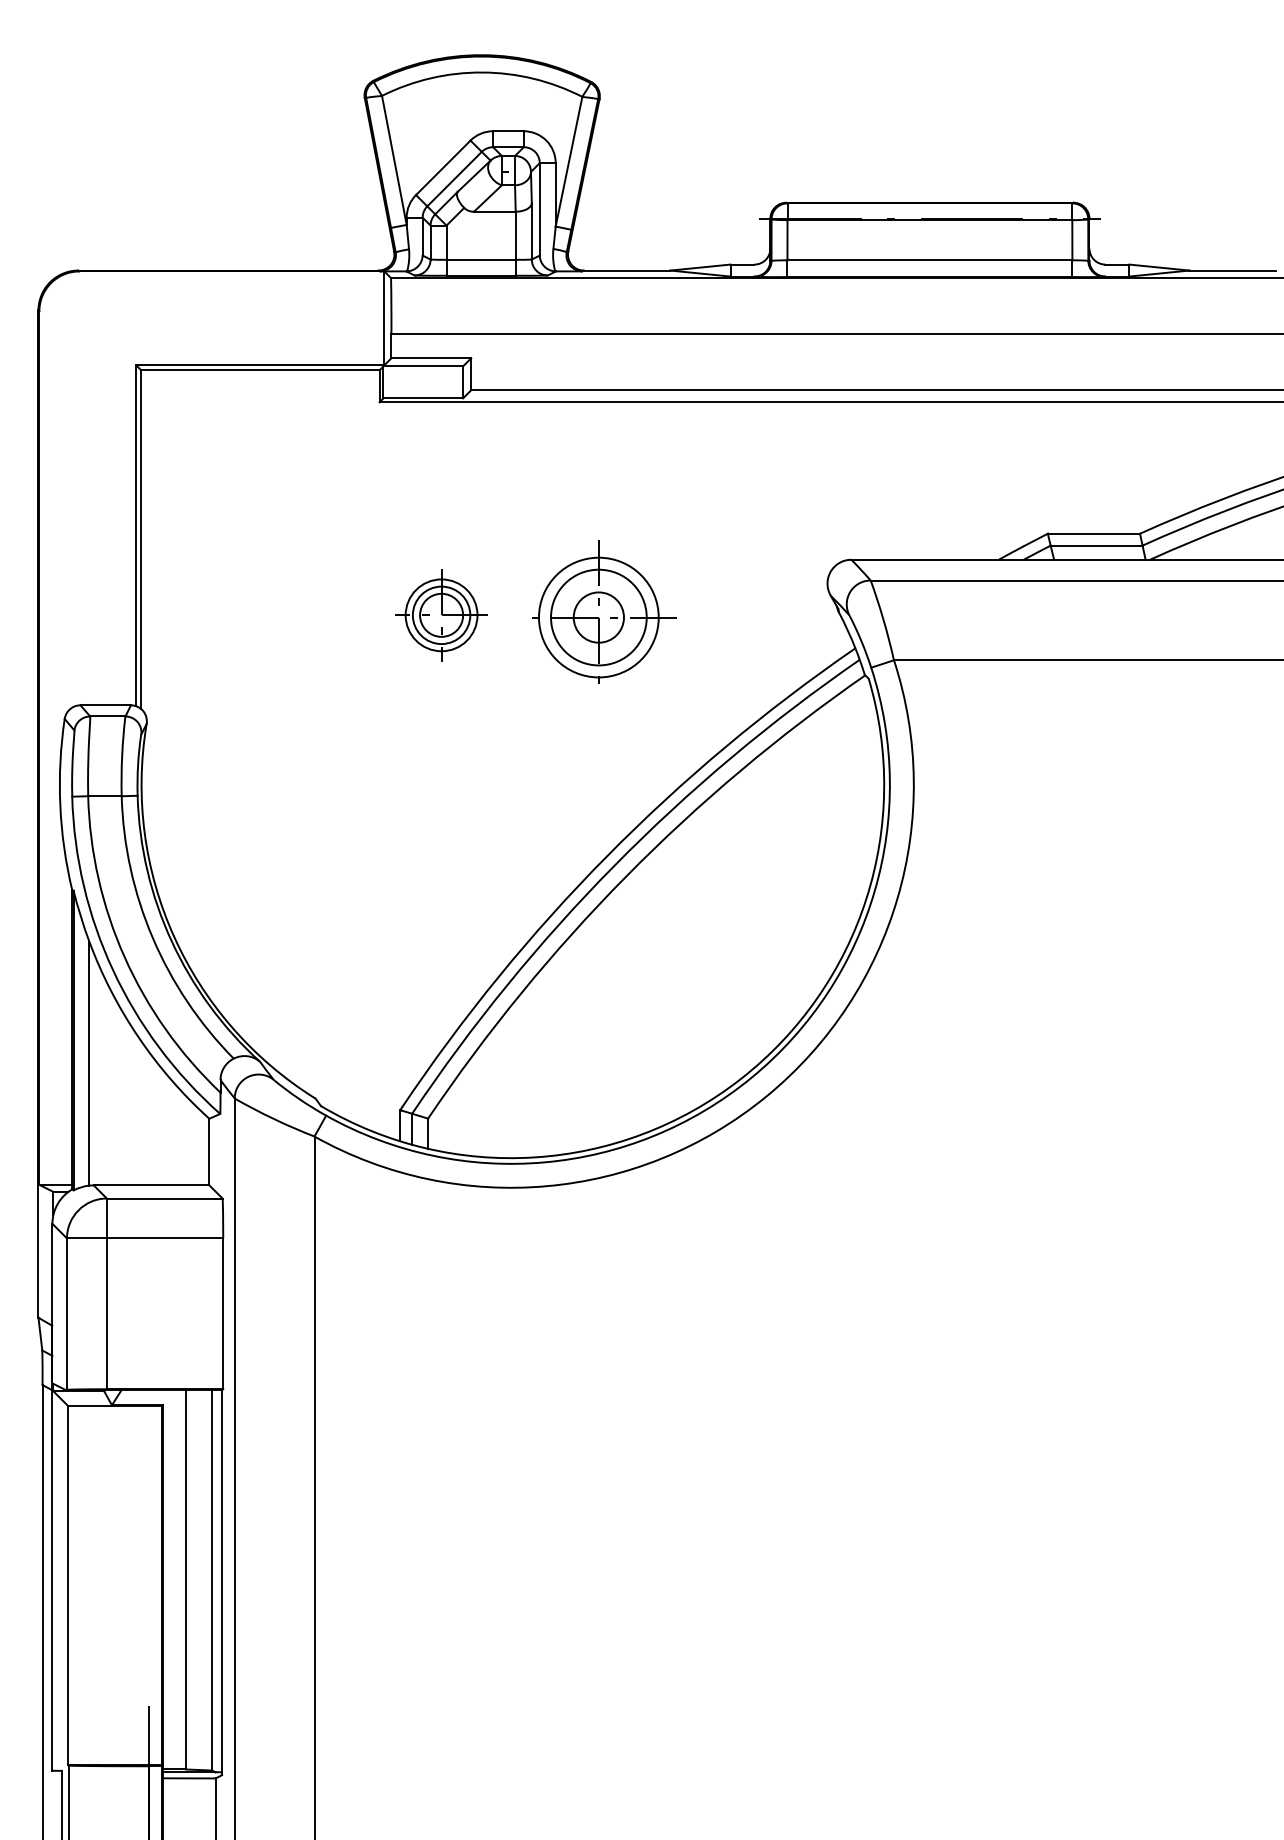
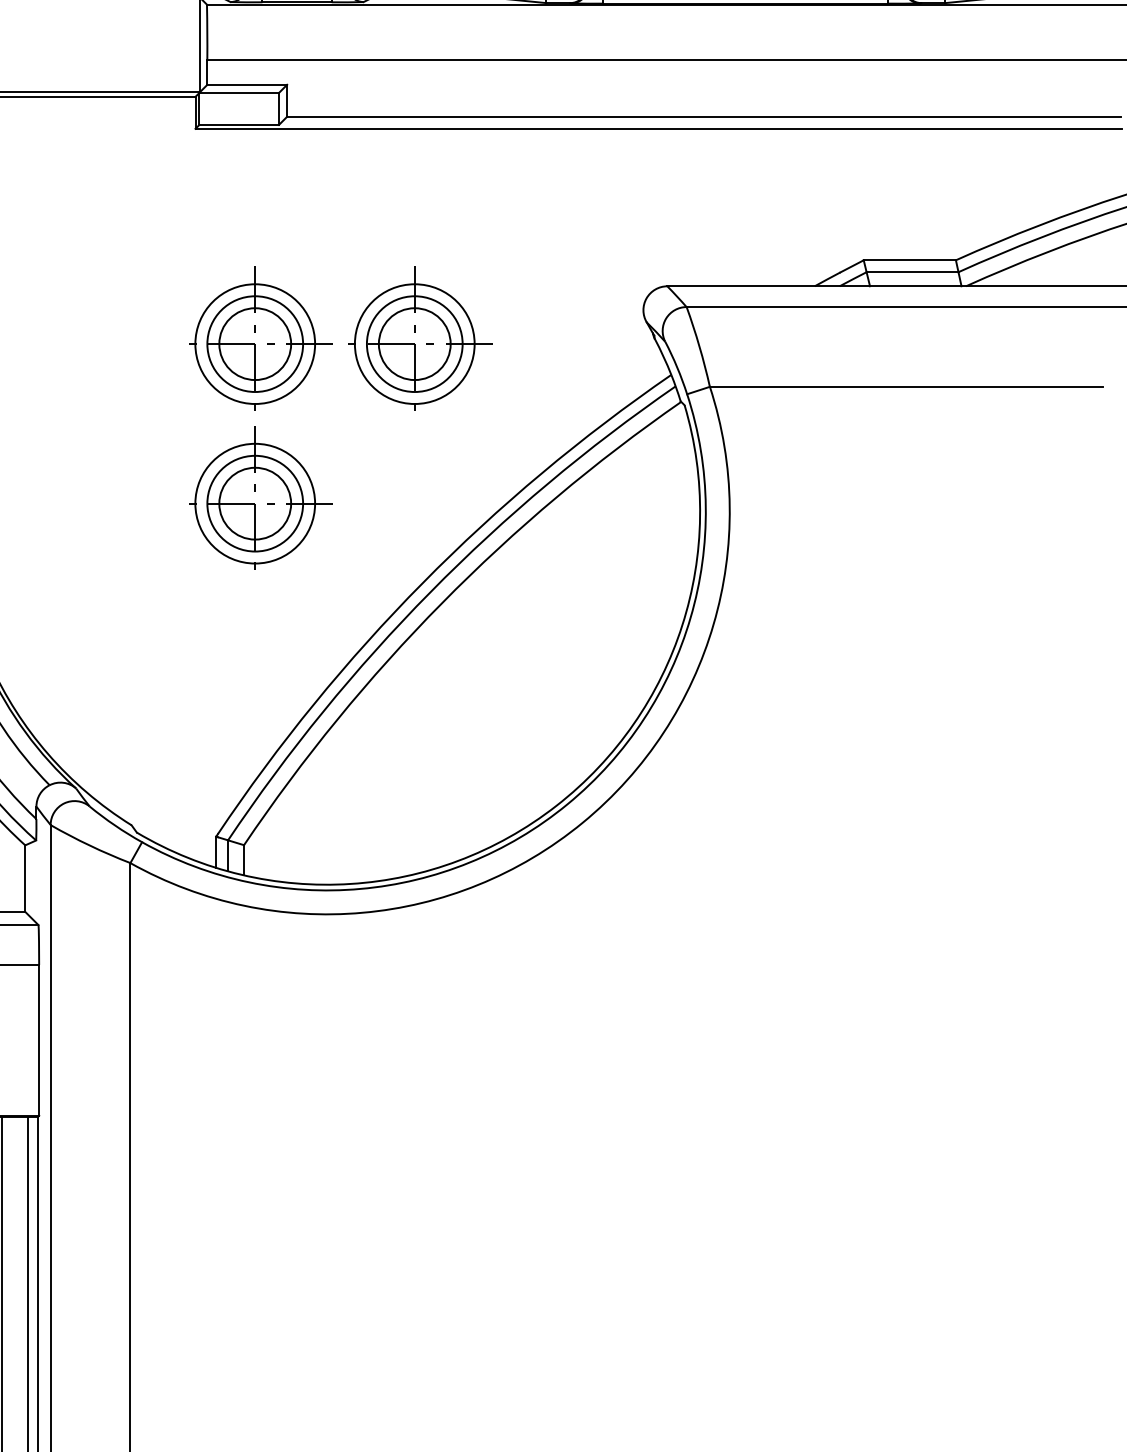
part: (444, 611) -> (260, 338), size x1.67
circle: (598, 617) -> (414, 344), size x1.43
part: (444, 771) -> (260, 498), added

